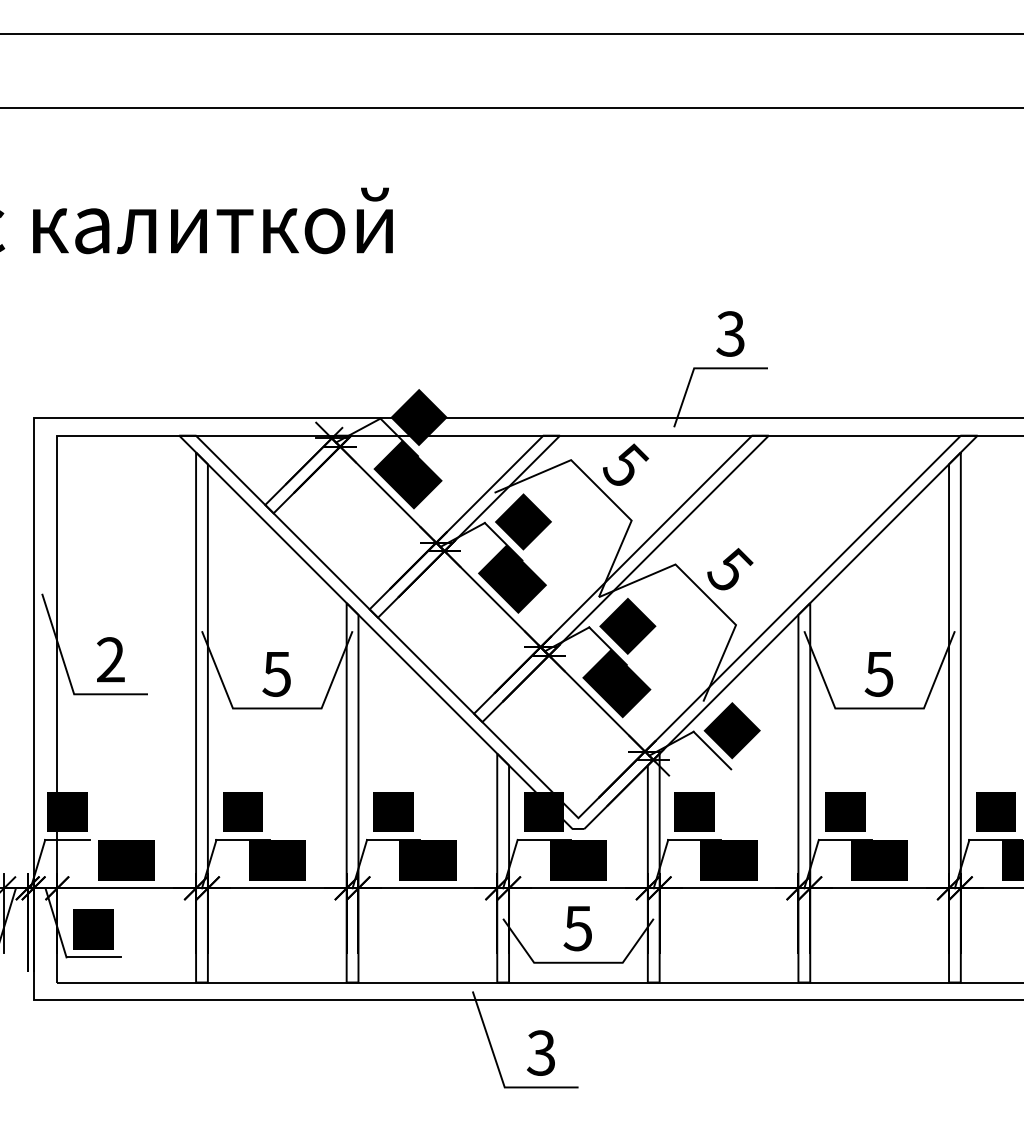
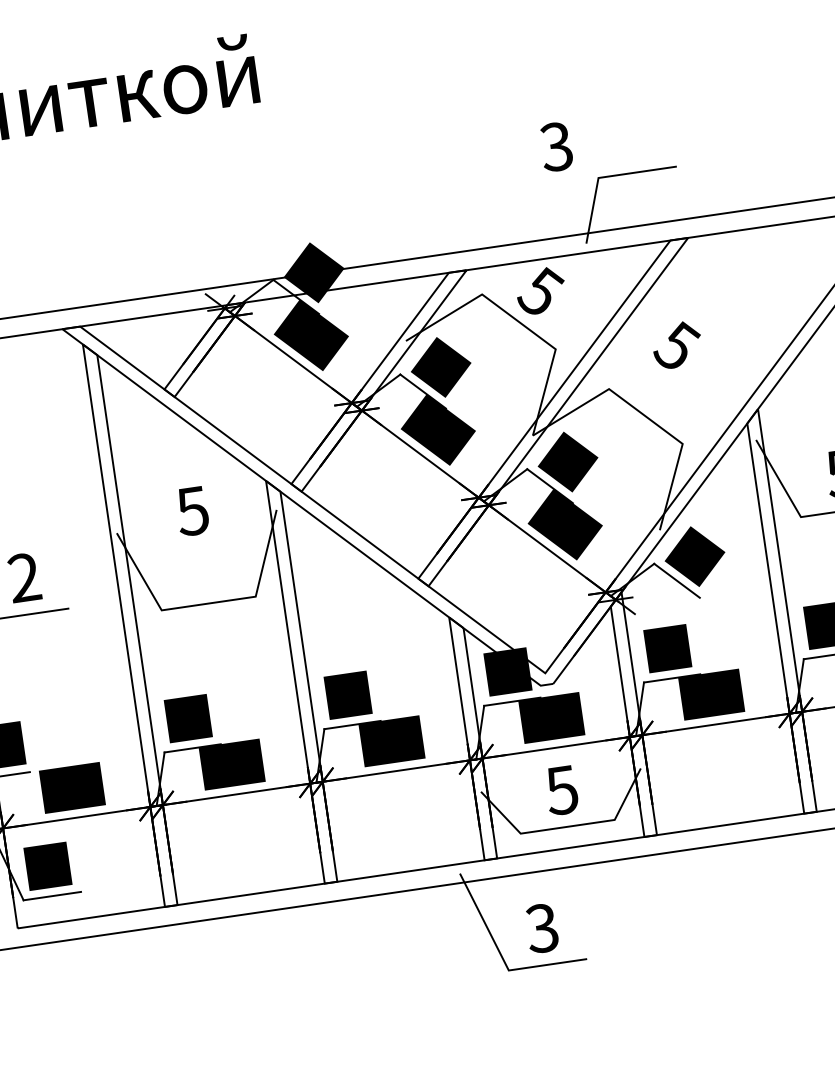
text: (730, 333) -> (556, 146), moved
text: (730, 569) -> (677, 345), moved
text: (276, 674) -> (192, 511), moved

